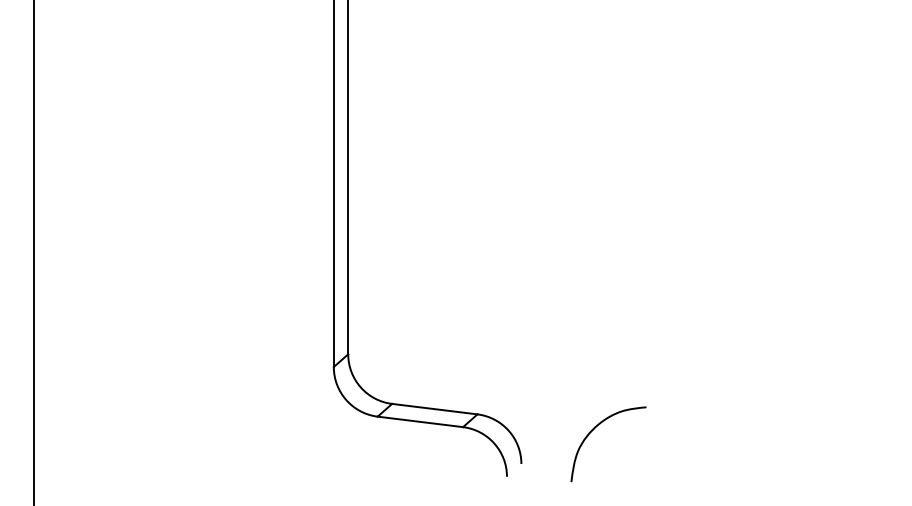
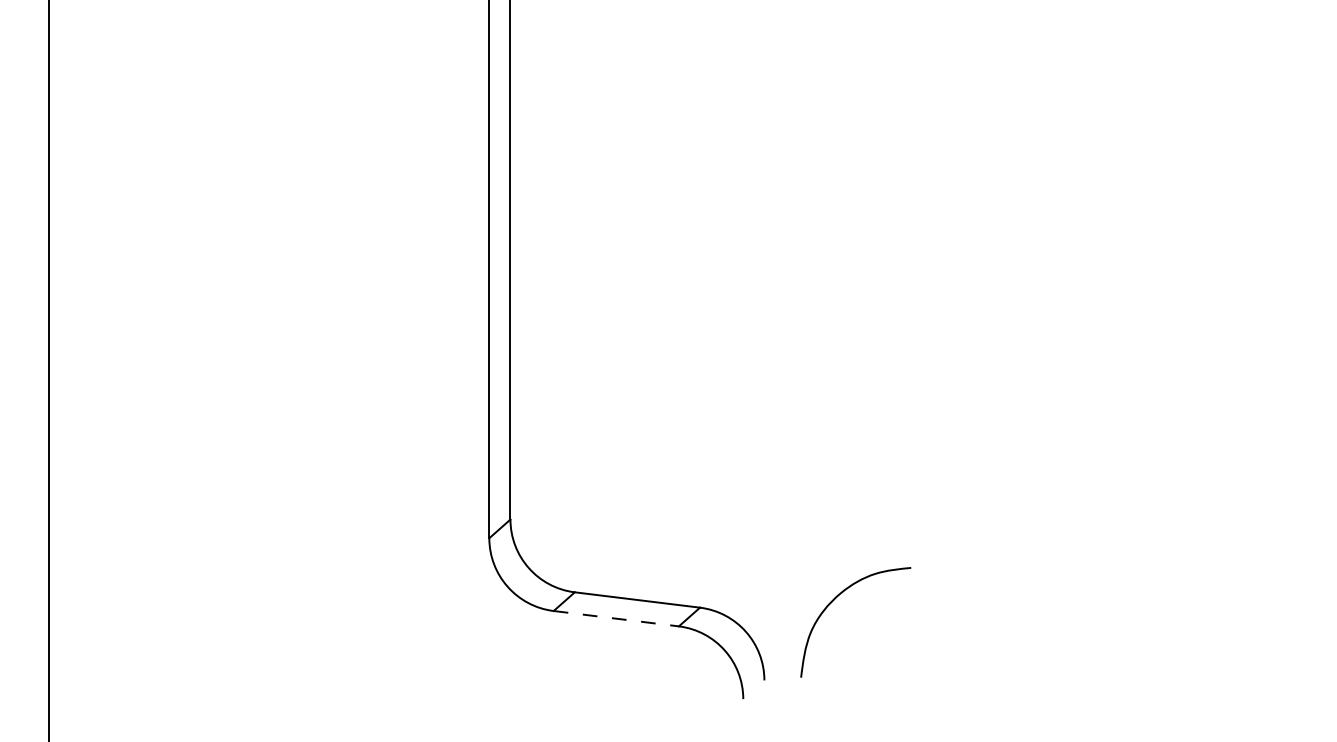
line: (420, 421) -> (616, 618), solid -> dashed
curve: (594, 429) -> (834, 600), moved

